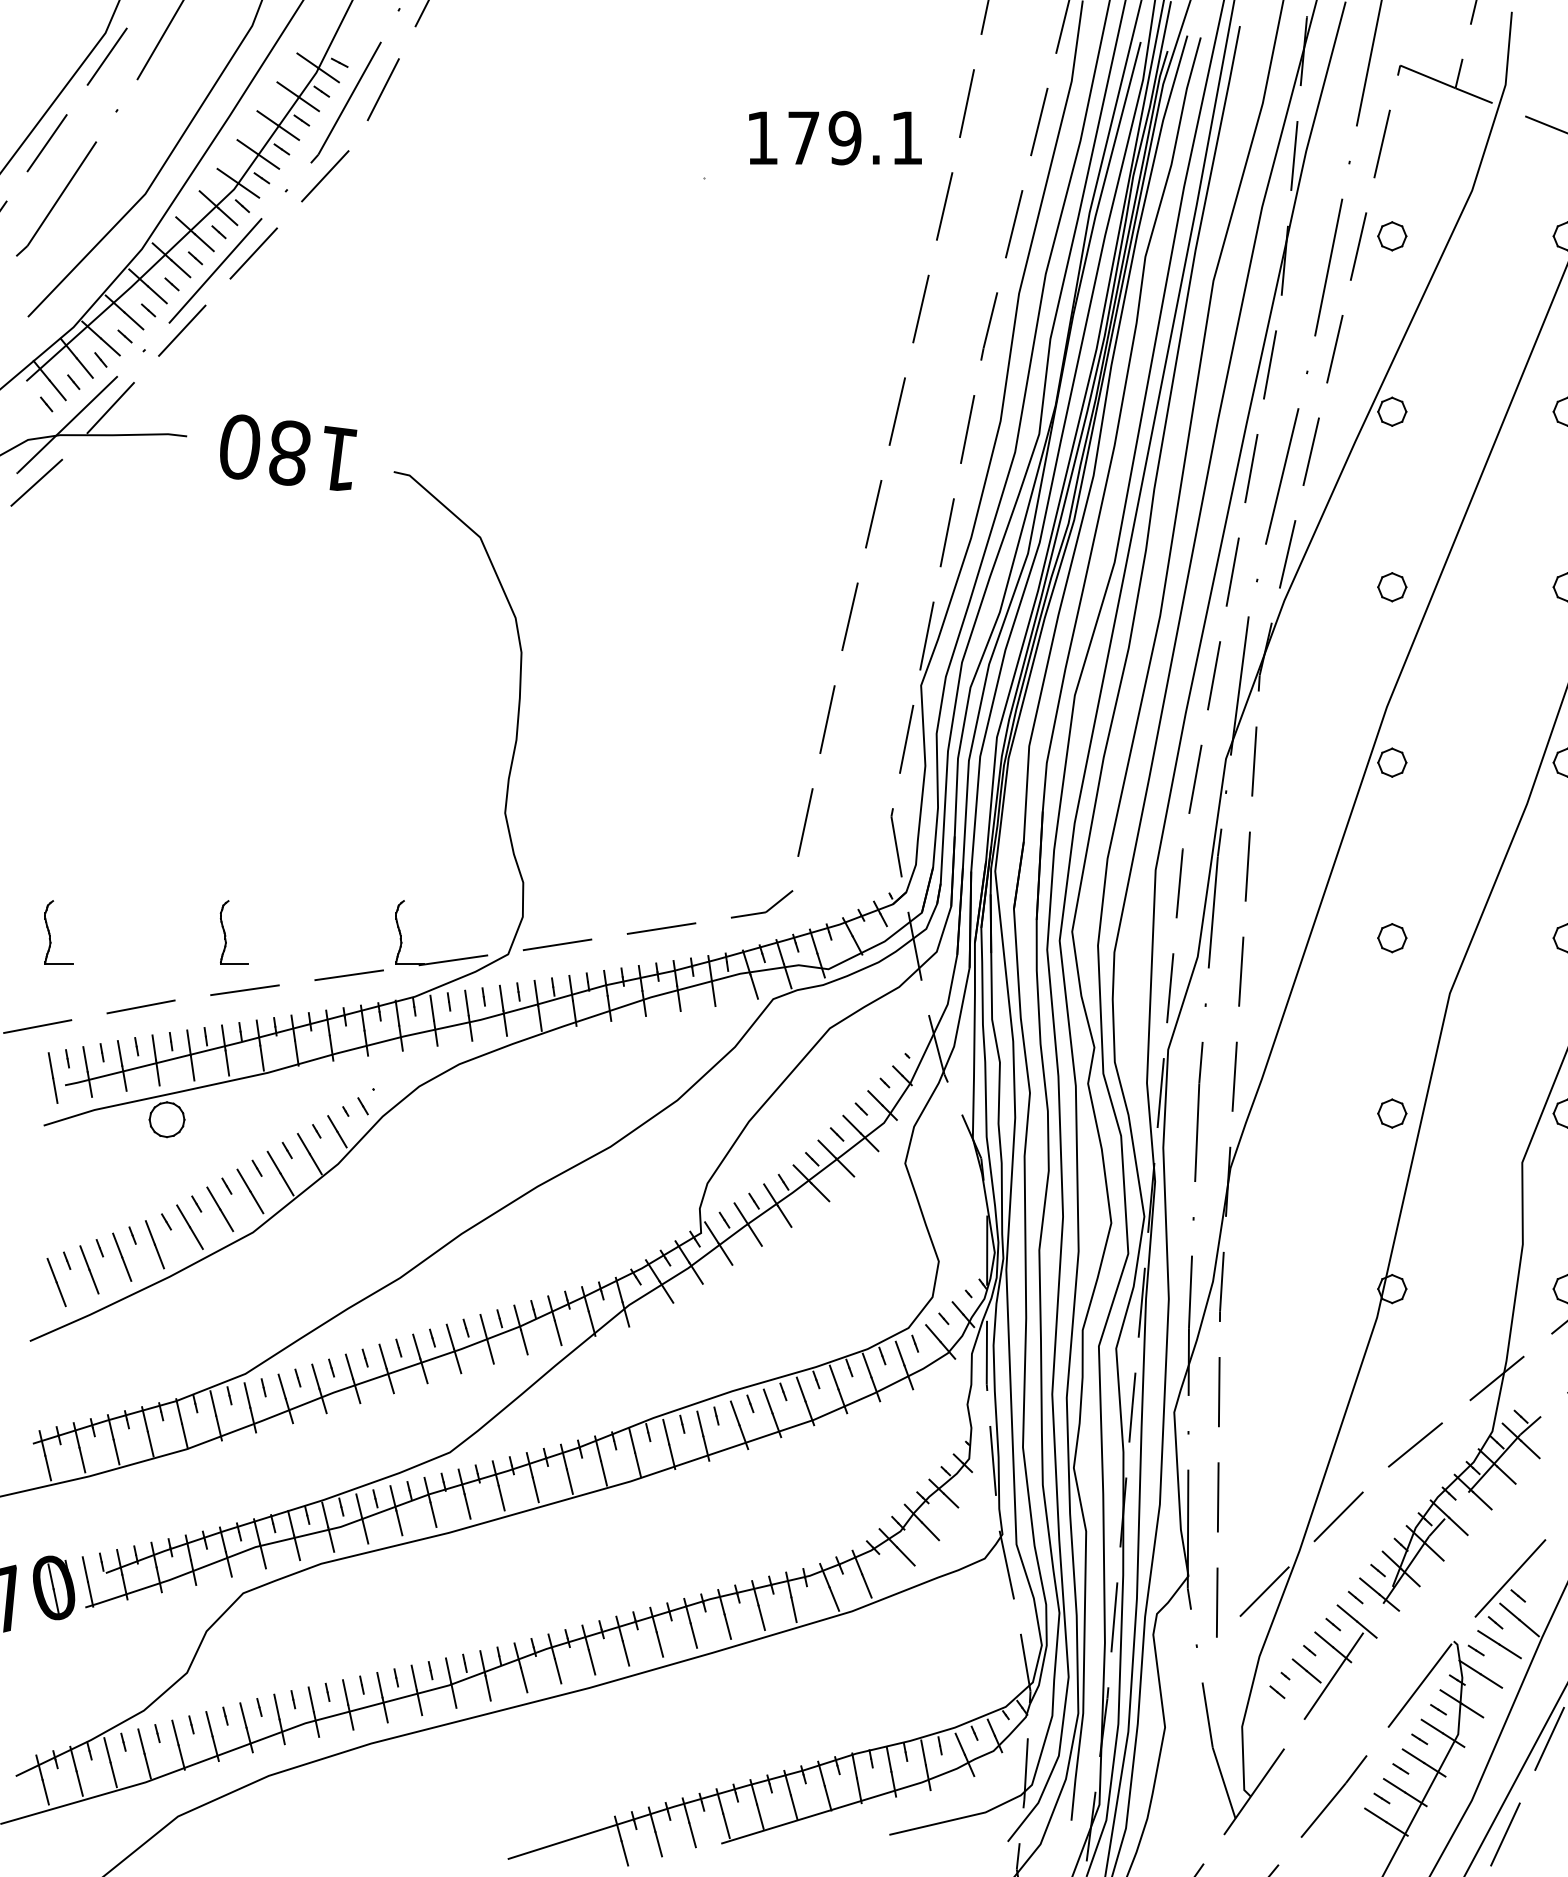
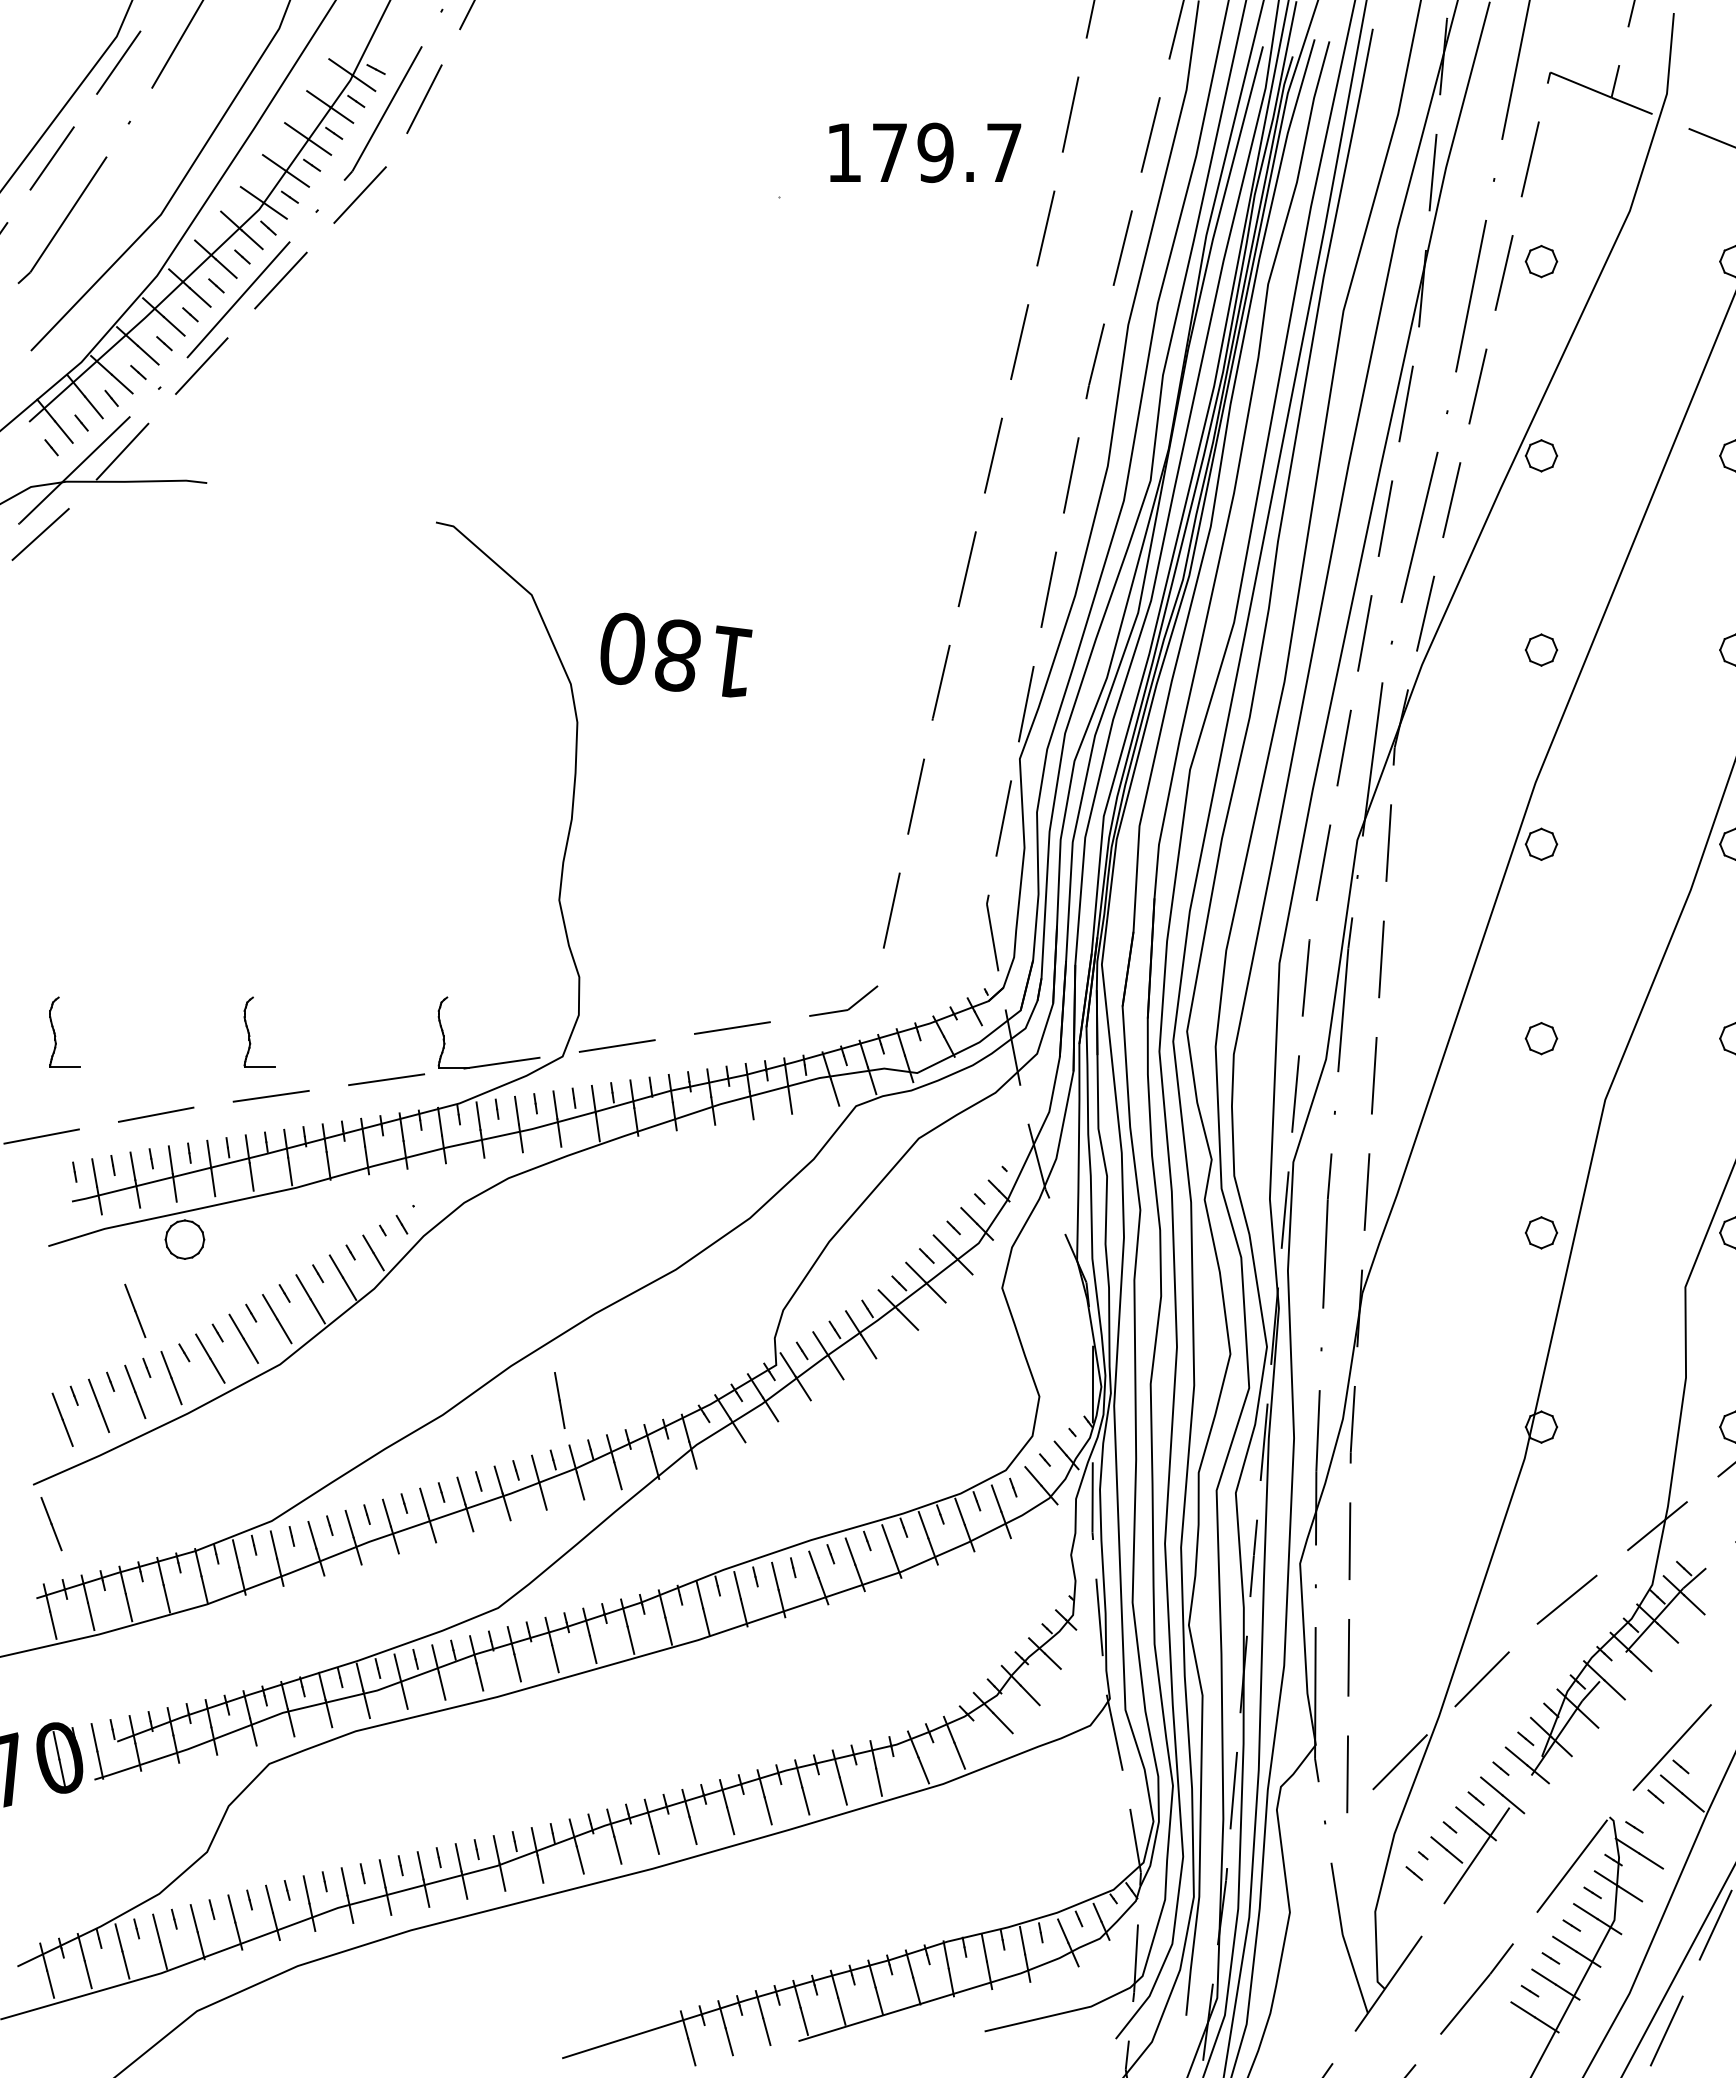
text: (907, 137) -> (1004, 152), 179.1 -> 179.7
text: (288, 452) -> (676, 654), moved
line: (52, 1078) -> (559, 1400), moved
line: (122, 1183) -> (135, 1310), added
line: (46, 1377) -> (51, 1524), added
line: (1498, 1644) -> (1659, 1820), removed

